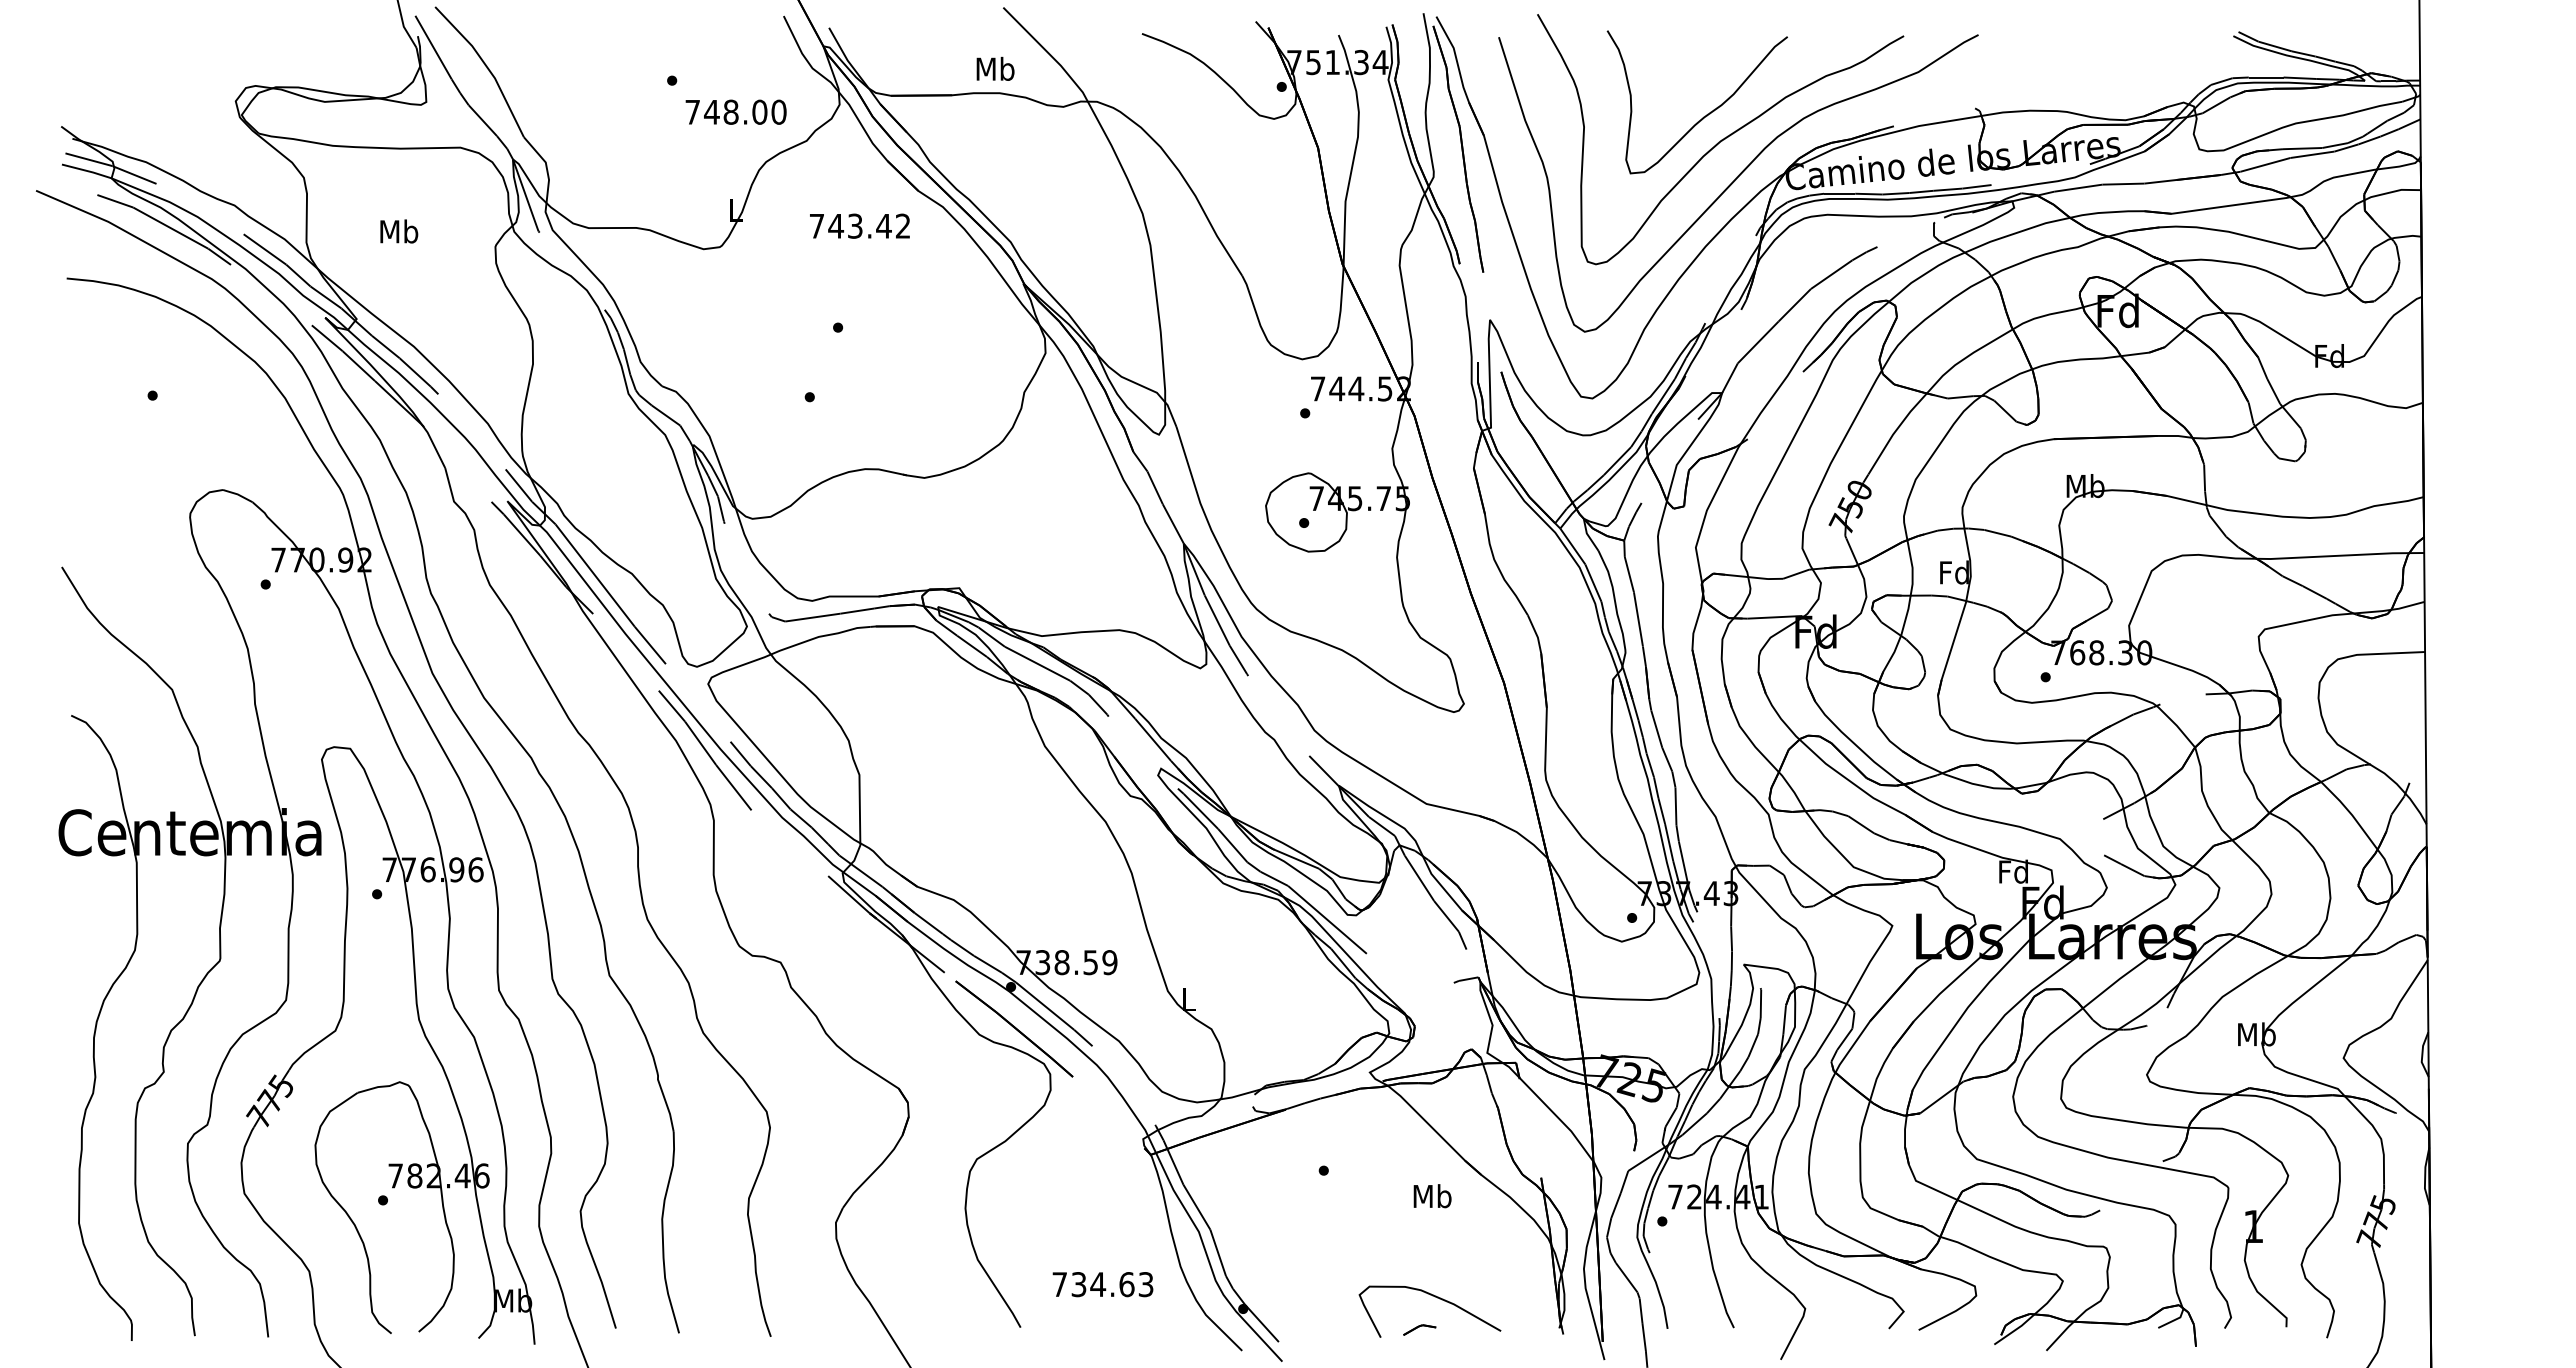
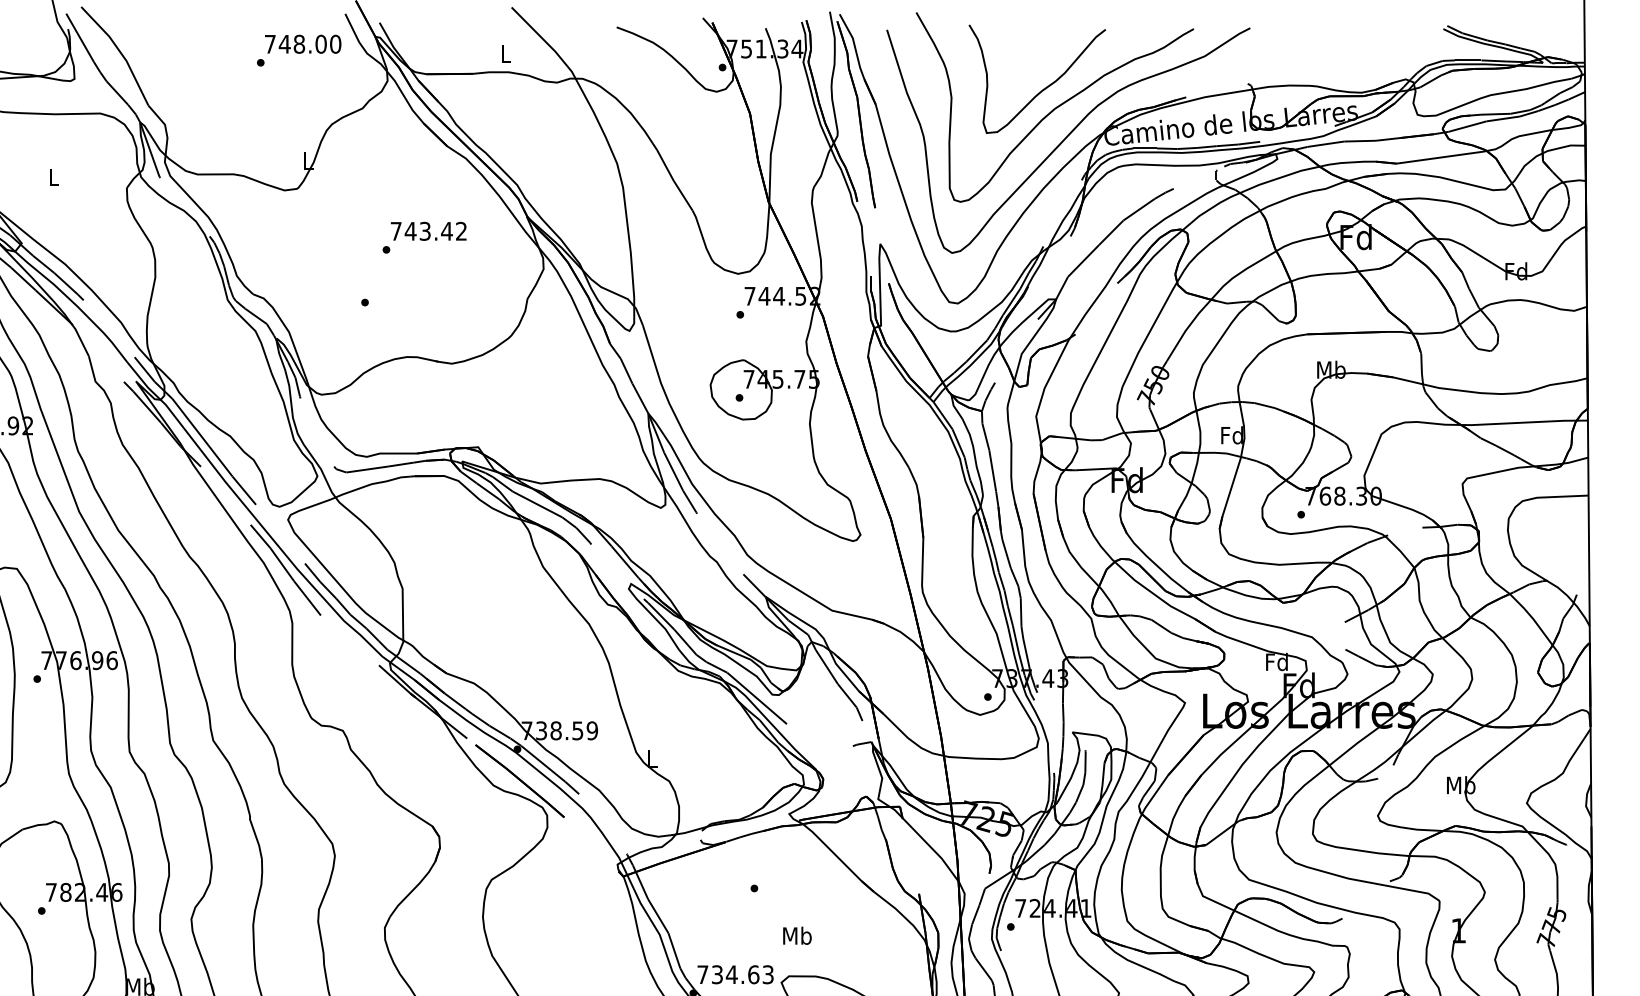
text: (995, 68) -> (505, 53), Mb -> L
text: (735, 111) -> (302, 43), moved
text: (859, 225) -> (428, 230), moved
text: (399, 231) -> (54, 177), Mb -> L
text: (1432, 1196) -> (797, 936), moved
text: (1102, 1284) -> (735, 974), moved

